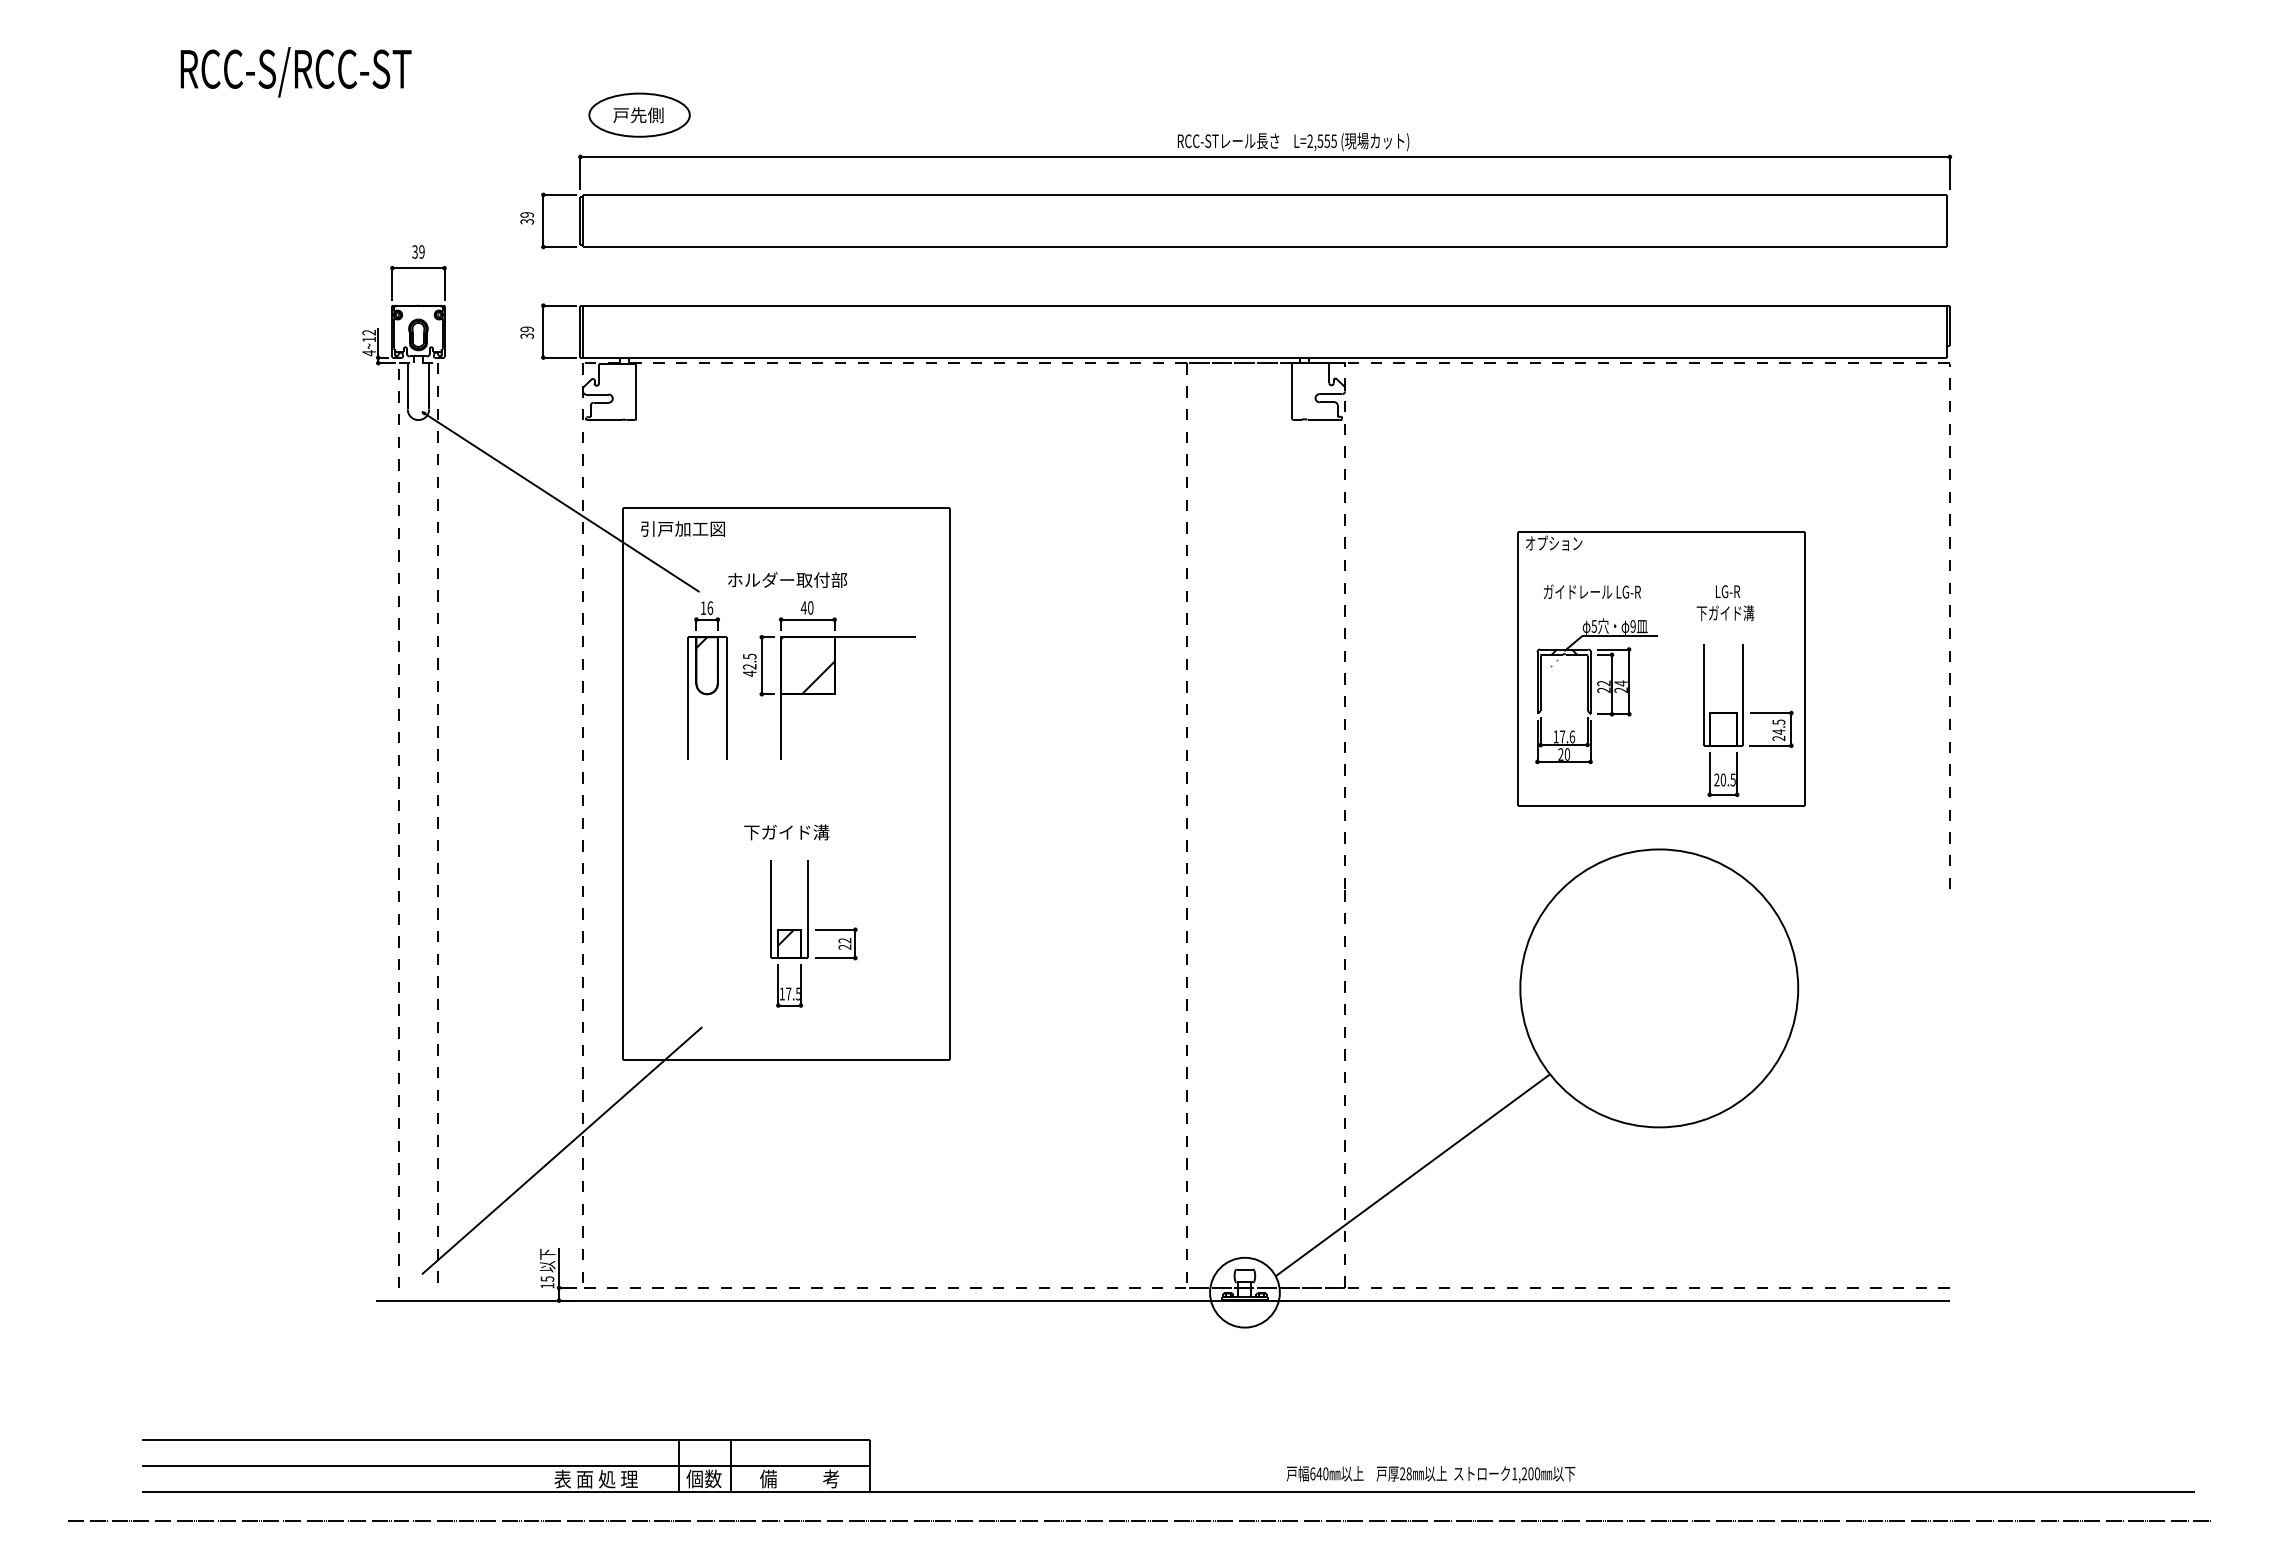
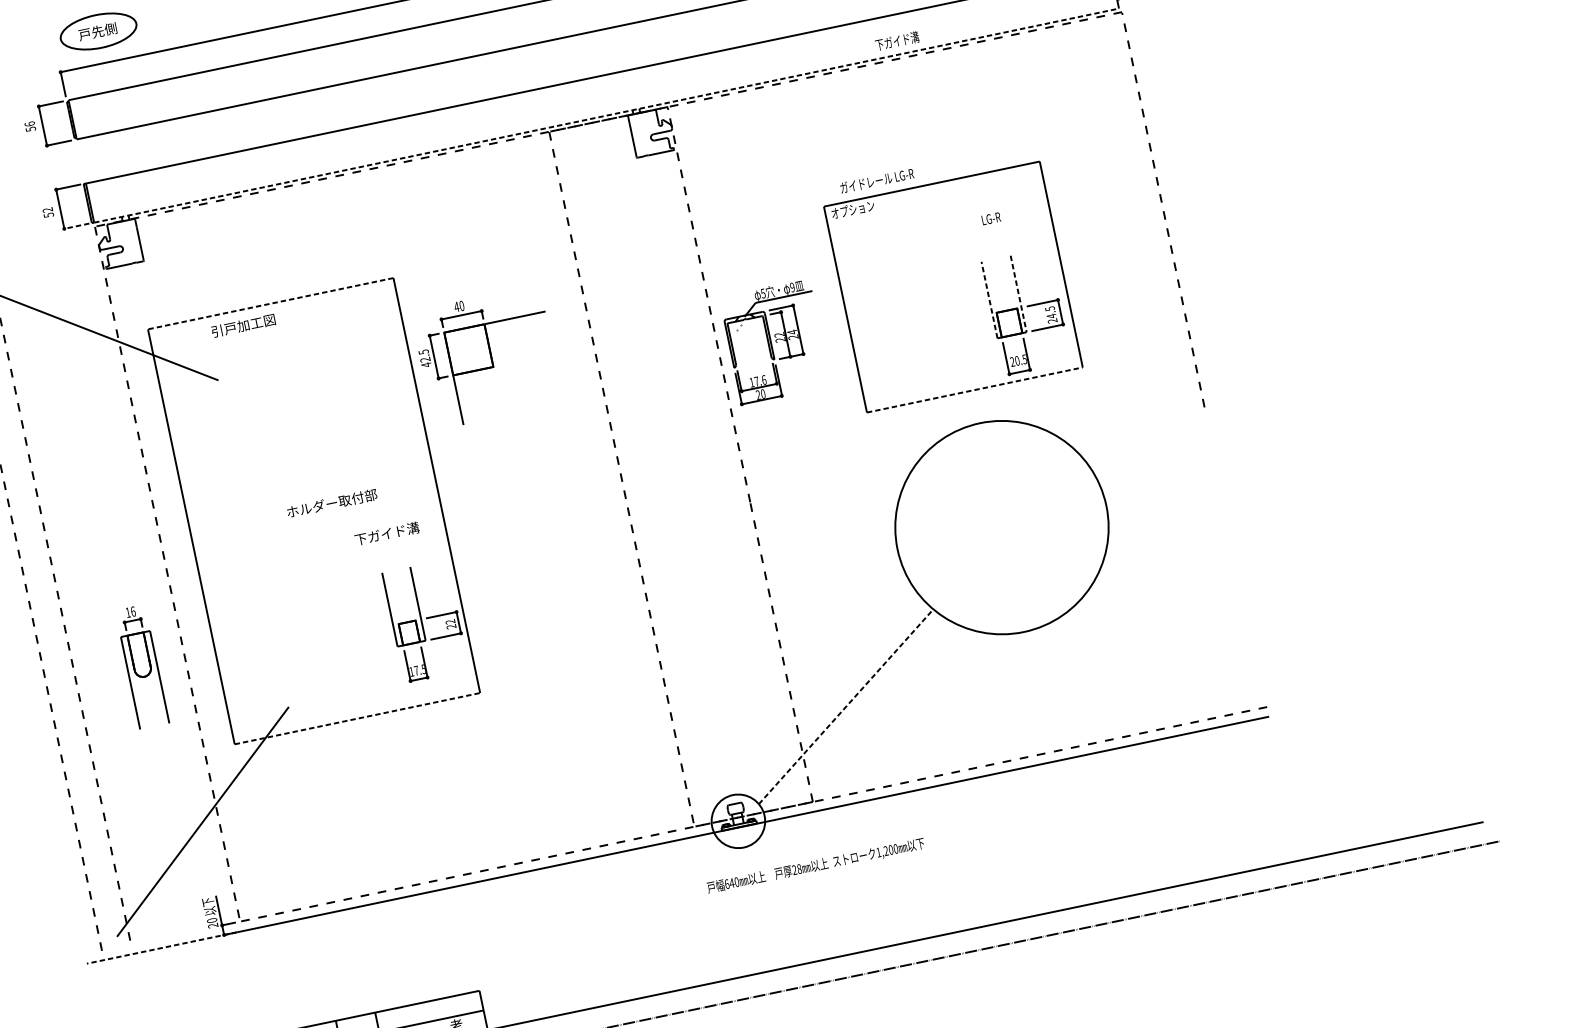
text: (527, 218) -> (30, 126), 39 -> 56
text: (527, 332) -> (48, 212), 39 -> 52
line: (560, 357) -> (77, 226), solid -> dashed
line: (1264, 357) -> (606, 115), solid -> dashed
line: (786, 508) -> (270, 304), solid -> dashed
text: (682, 528) -> (243, 325), moved
text: (787, 579) -> (331, 502), moved
text: (1592, 591) -> (877, 180), moved
text: (1725, 613) -> (897, 41), moved
part: (707, 680) -> (142, 666), moved
part: (829, 680) -> (487, 357), moved
part: (1596, 691) -> (775, 342), moved
line: (1704, 694) -> (989, 299), solid -> dashed
line: (1742, 694) -> (1018, 293), solid -> dashed
line: (1661, 805) -> (974, 389), solid -> dashed
text: (786, 832) -> (387, 533), moved
part: (813, 933) -> (425, 621), moved
line: (787, 1060) -> (358, 718), solid -> dashed
line: (1413, 1175) -> (846, 706), solid -> dashed
text: (547, 1282) -> (212, 923), 15 -> 20
line: (475, 1300) -> (161, 948), solid -> dashed
text: (1430, 1474) -> (815, 866), moved

